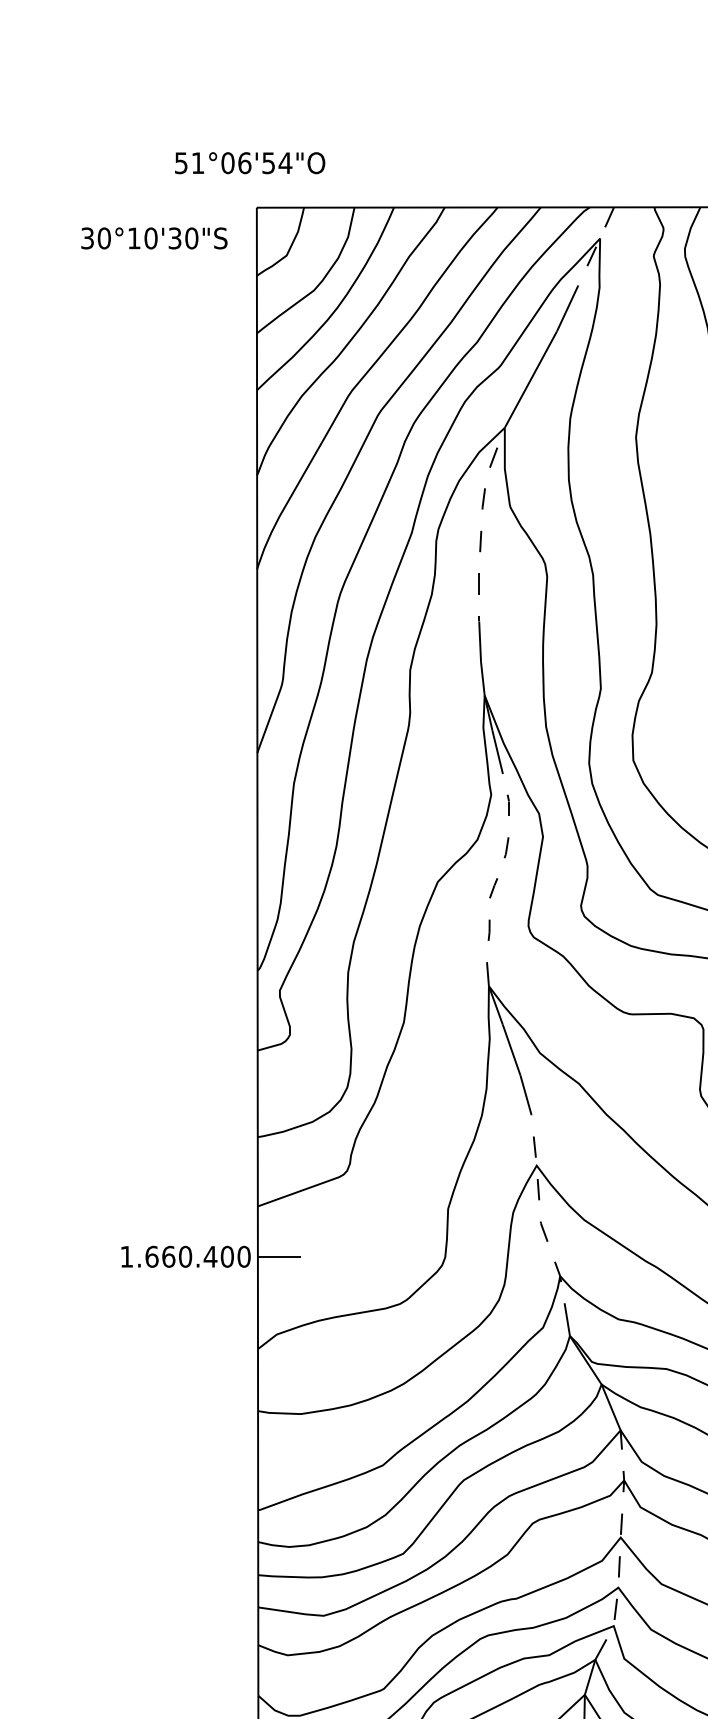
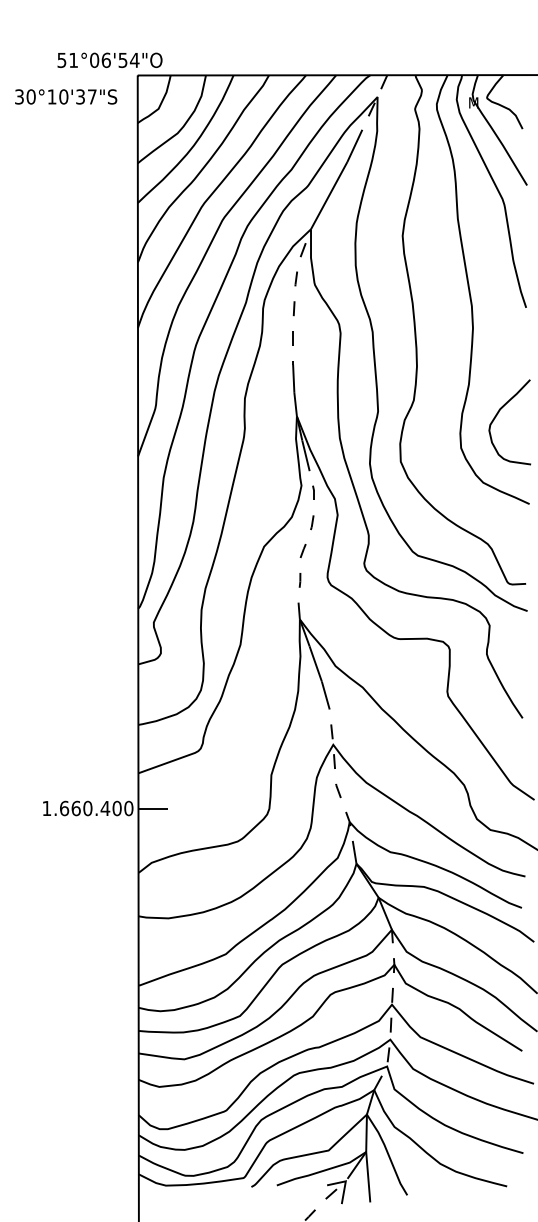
text: (249, 161) -> (109, 59), moved
text: (190, 237) -> (91, 96), 30°10'30"S -> 30°10'37"S

